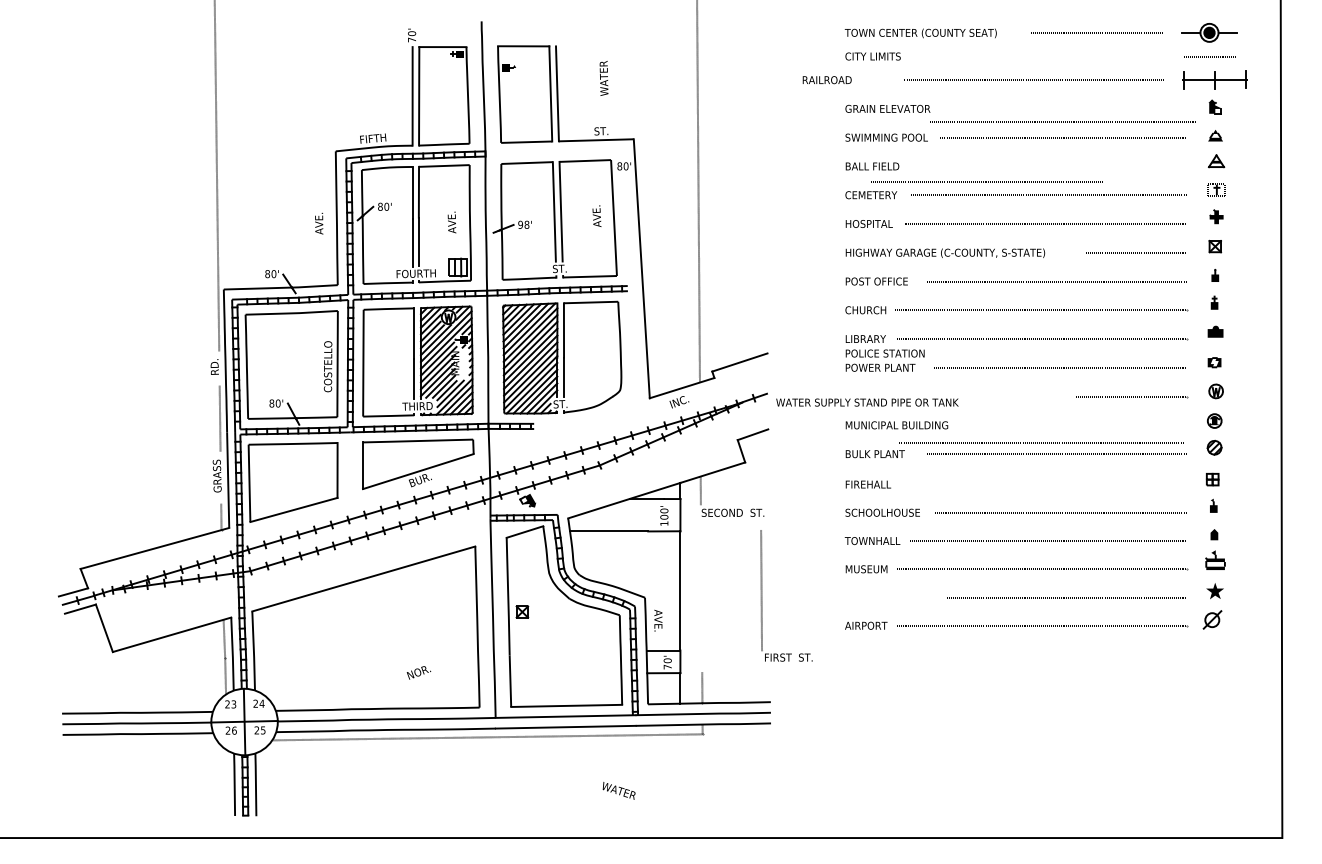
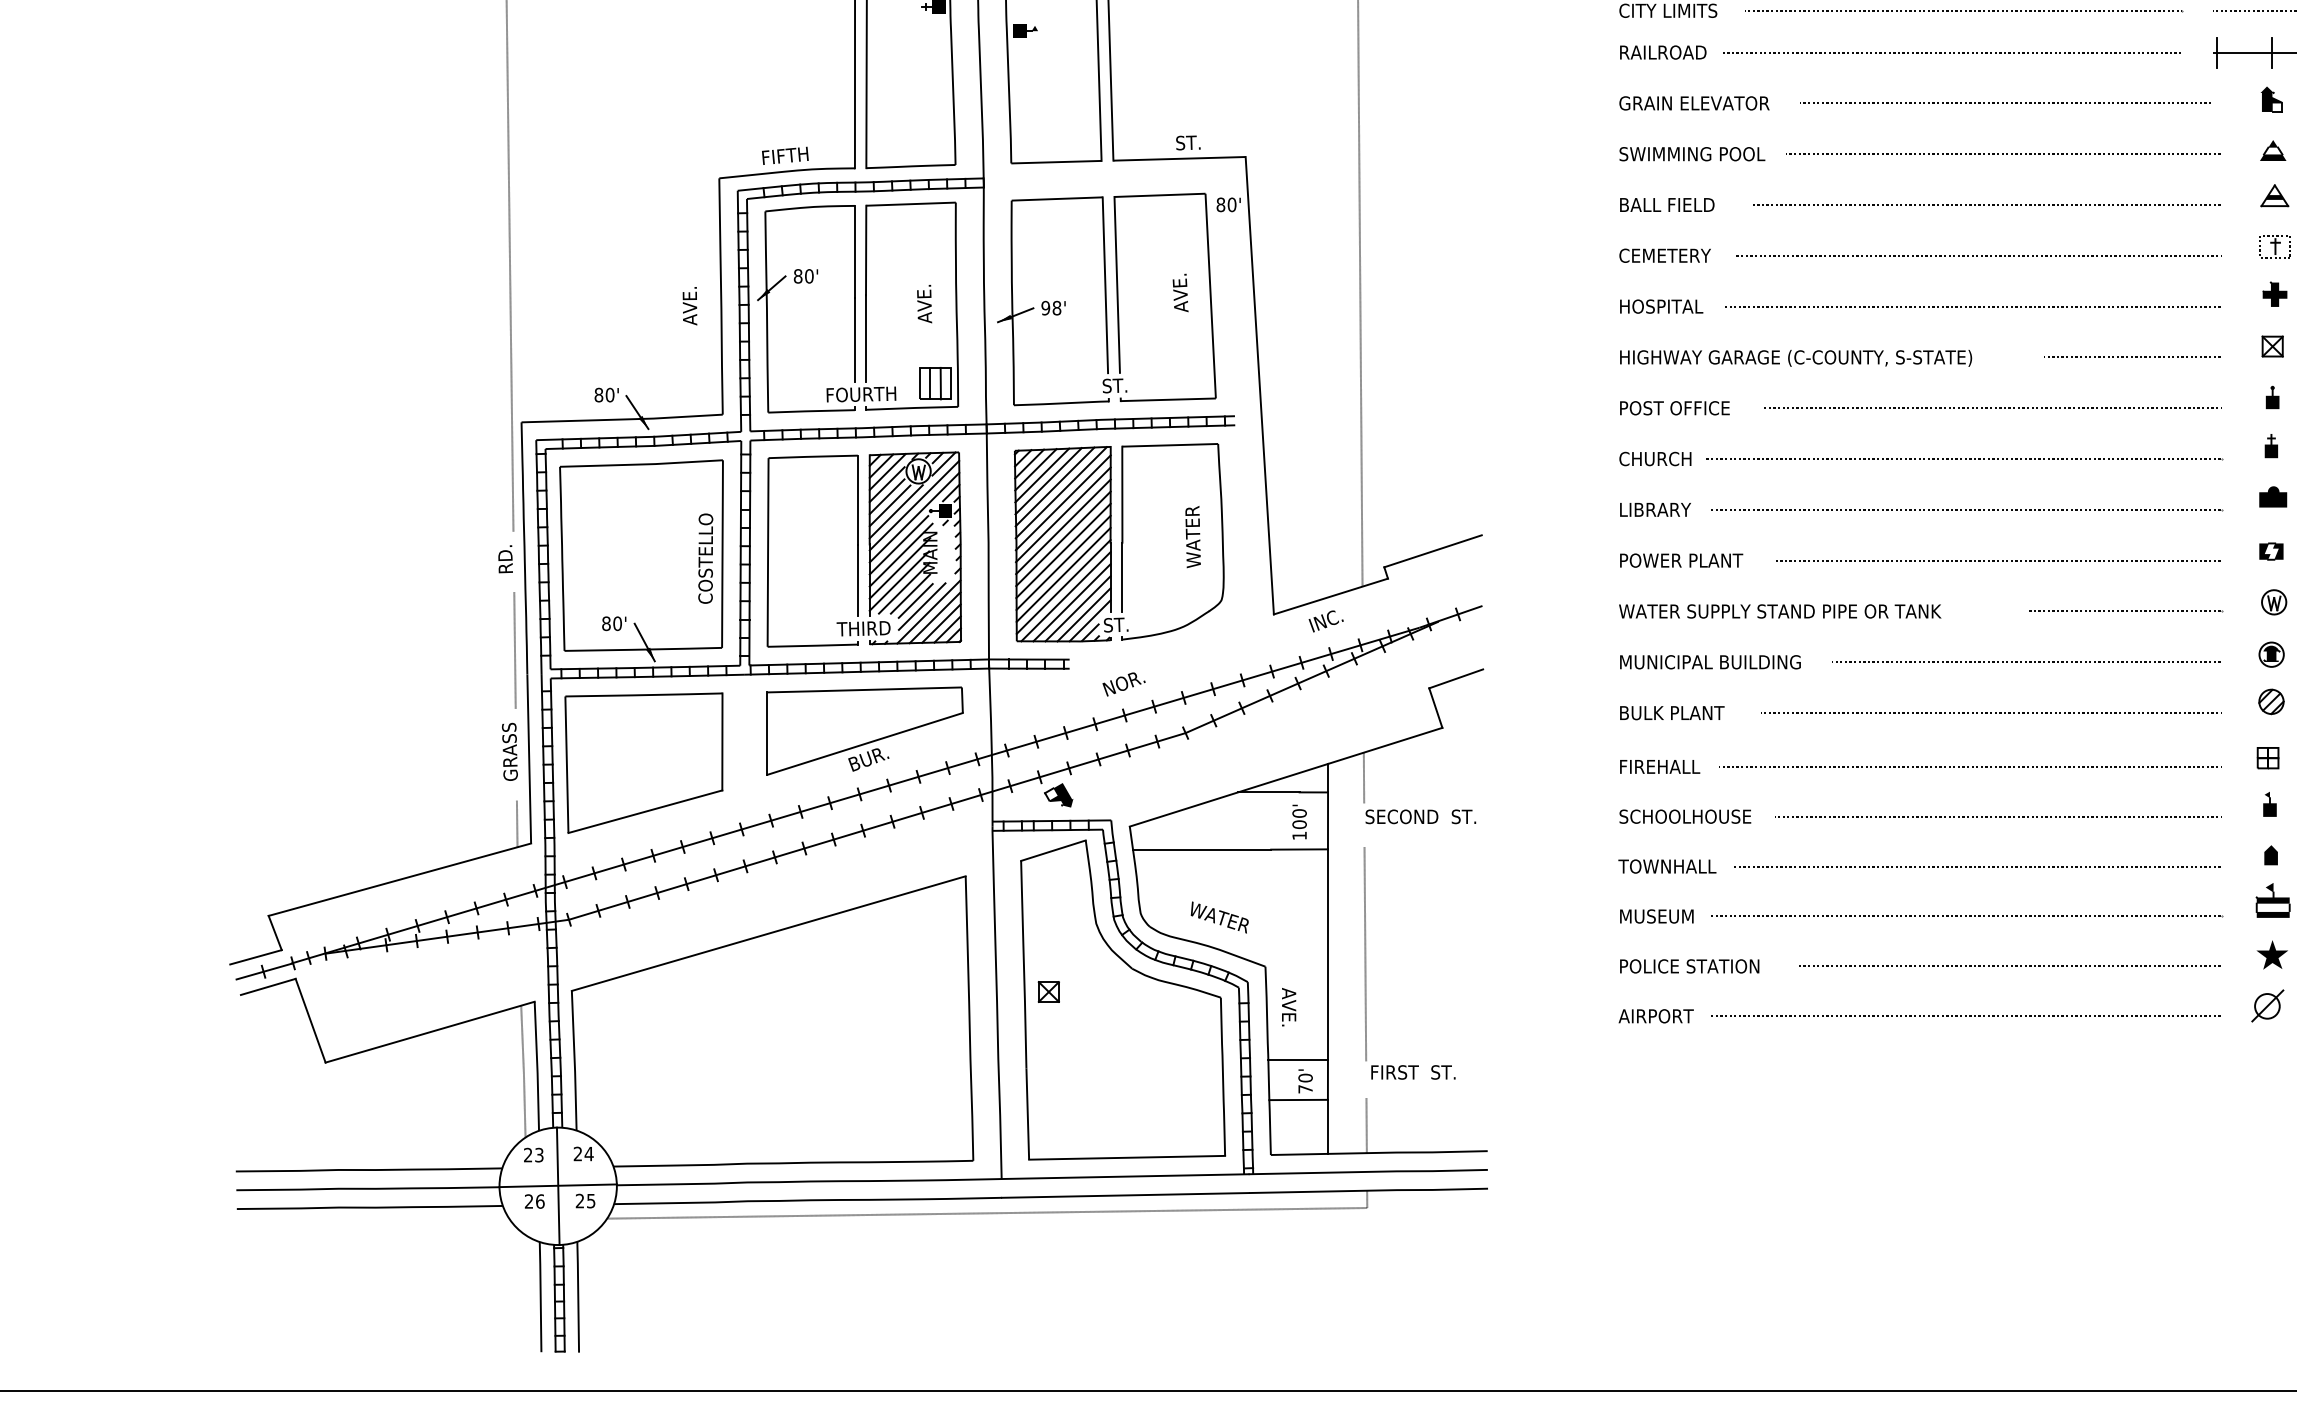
line: (1040, 56) -> (1963, 10), added
text: (603, 78) -> (1192, 537), moved
text: (826, 80) -> (1661, 53), moved
line: (1061, 121) -> (1983, 203), moved
line: (986, 181) -> (2006, 102), moved
text: (884, 353) -> (1688, 966), moved
text: (867, 402) -> (1780, 611), moved
line: (1075, 425) -> (2025, 662), added
line: (1041, 442) -> (1971, 766), moved
part: (762, 595) -> (1366, 962), moved
text: (418, 672) -> (1123, 683), moved
text: (618, 790) -> (1218, 916), moved

